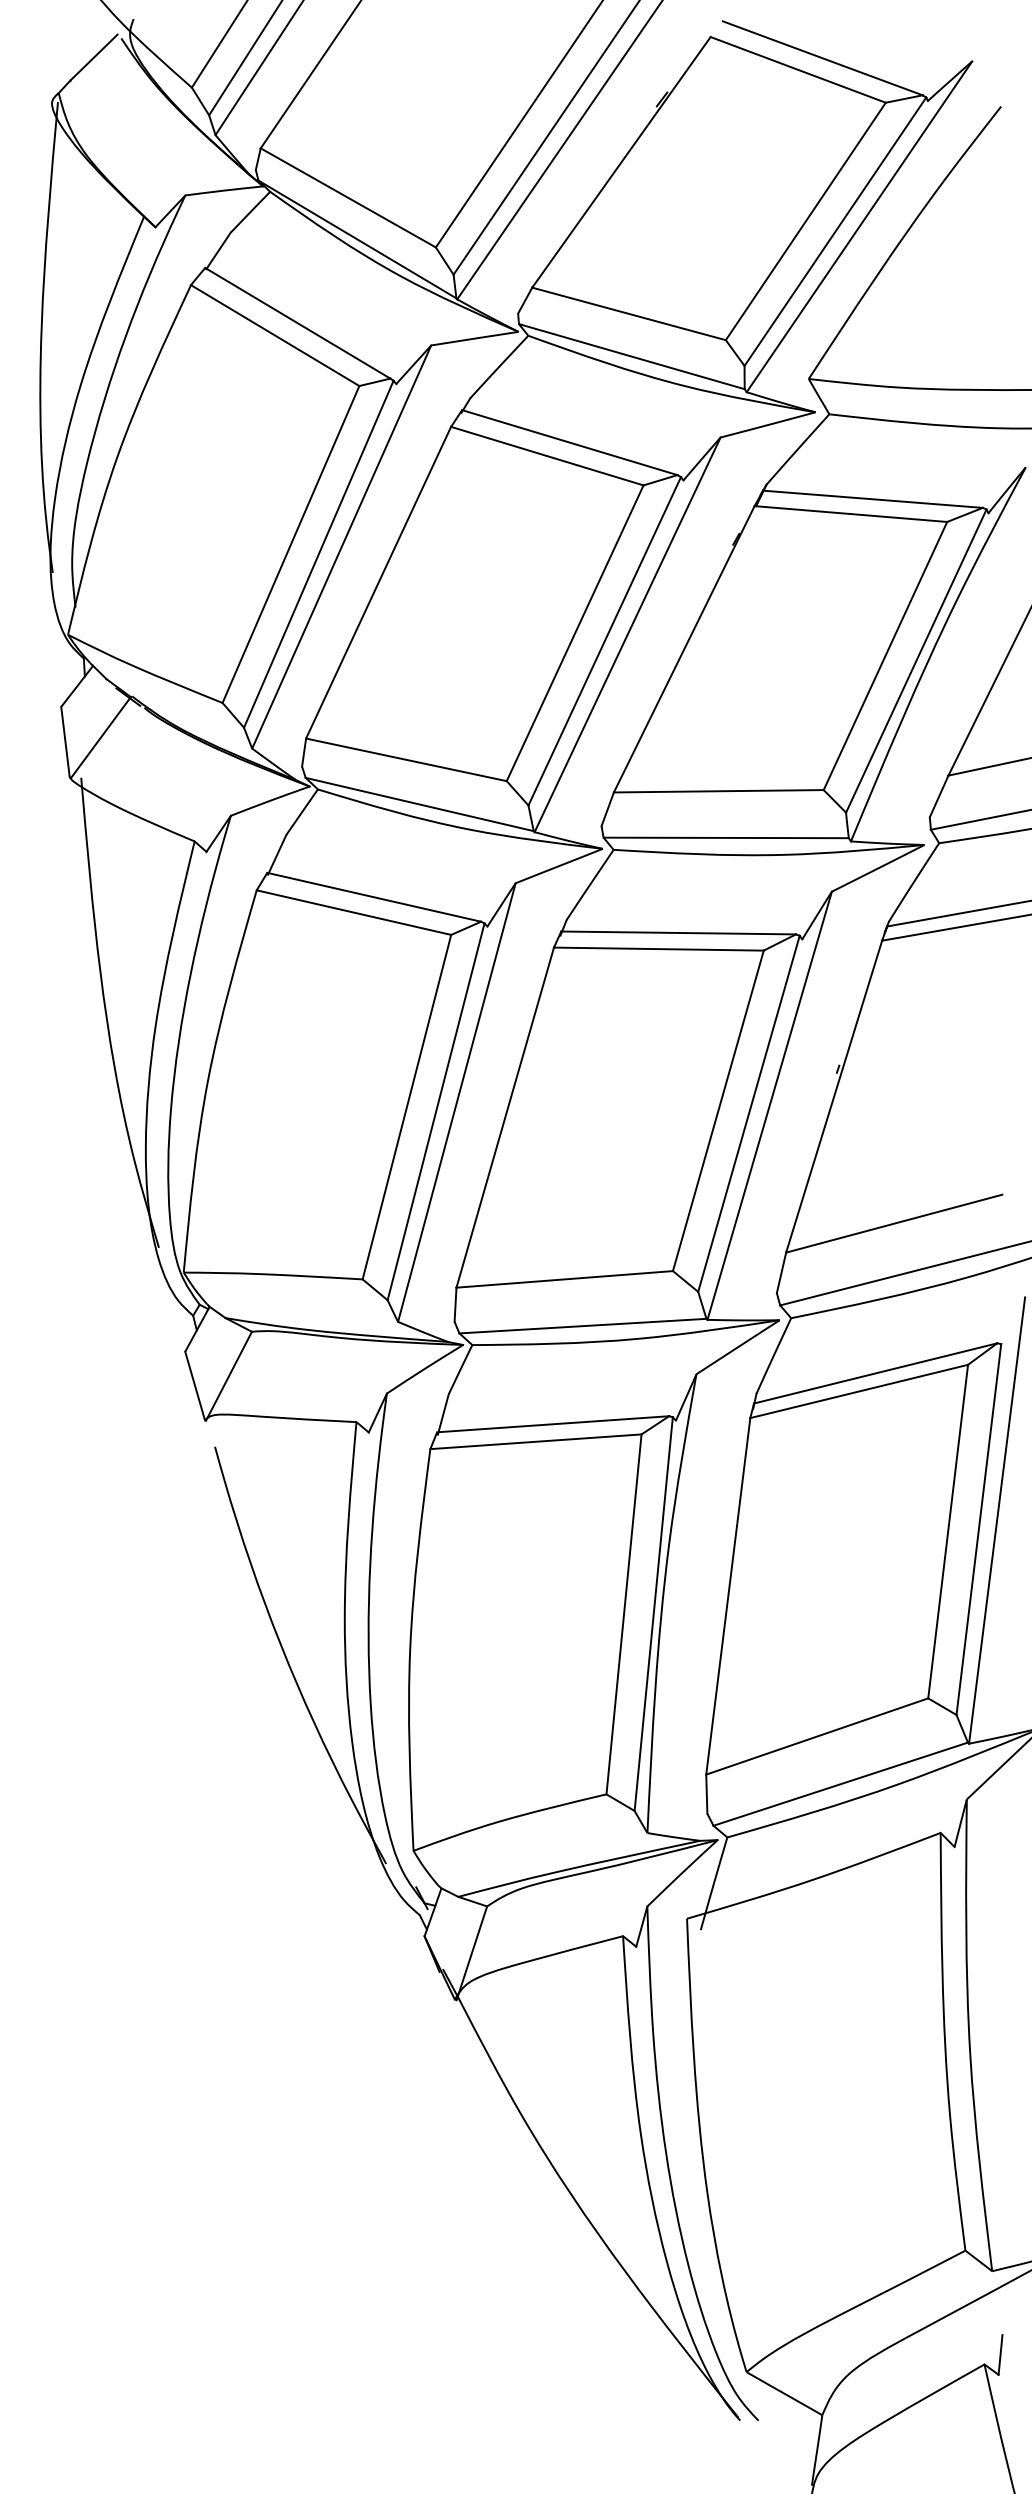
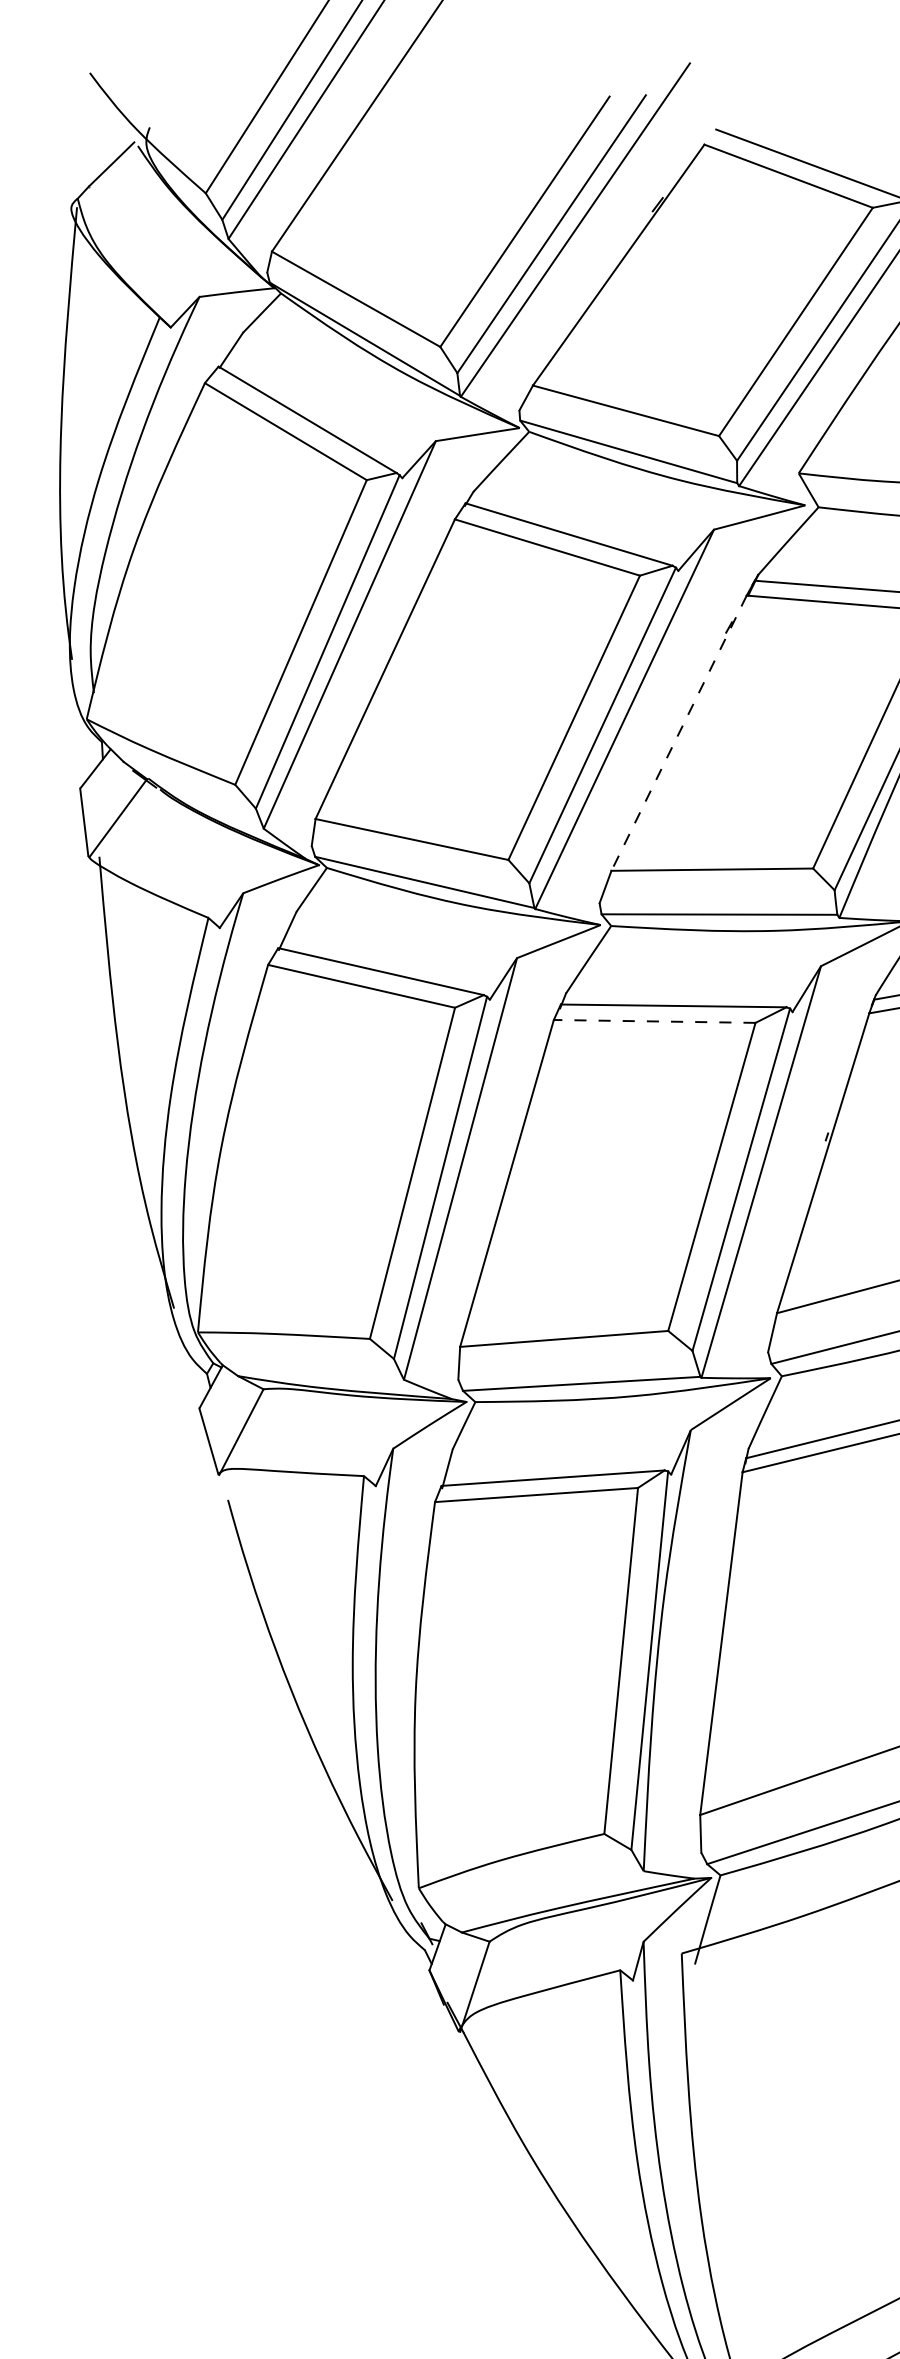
line: (684, 649) -> (679, 733), solid -> dashed
line: (658, 949) -> (654, 1021), solid -> dashed

